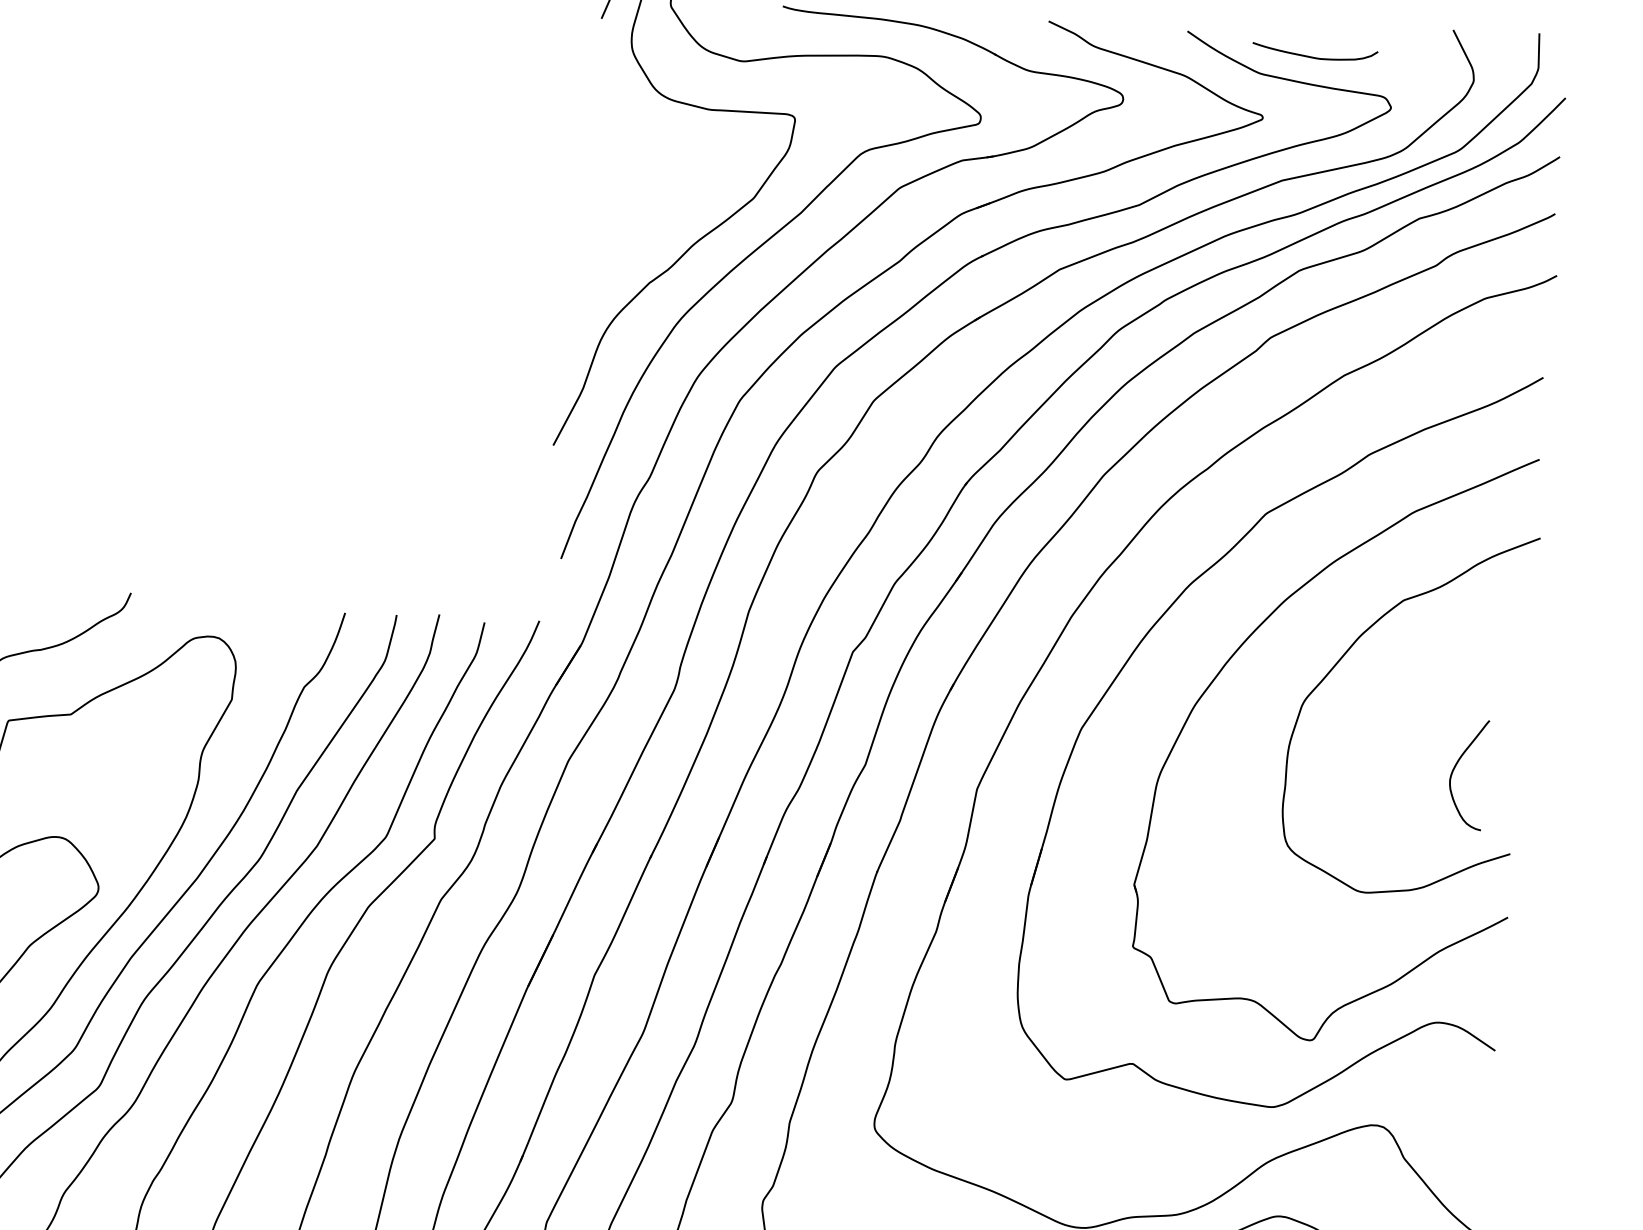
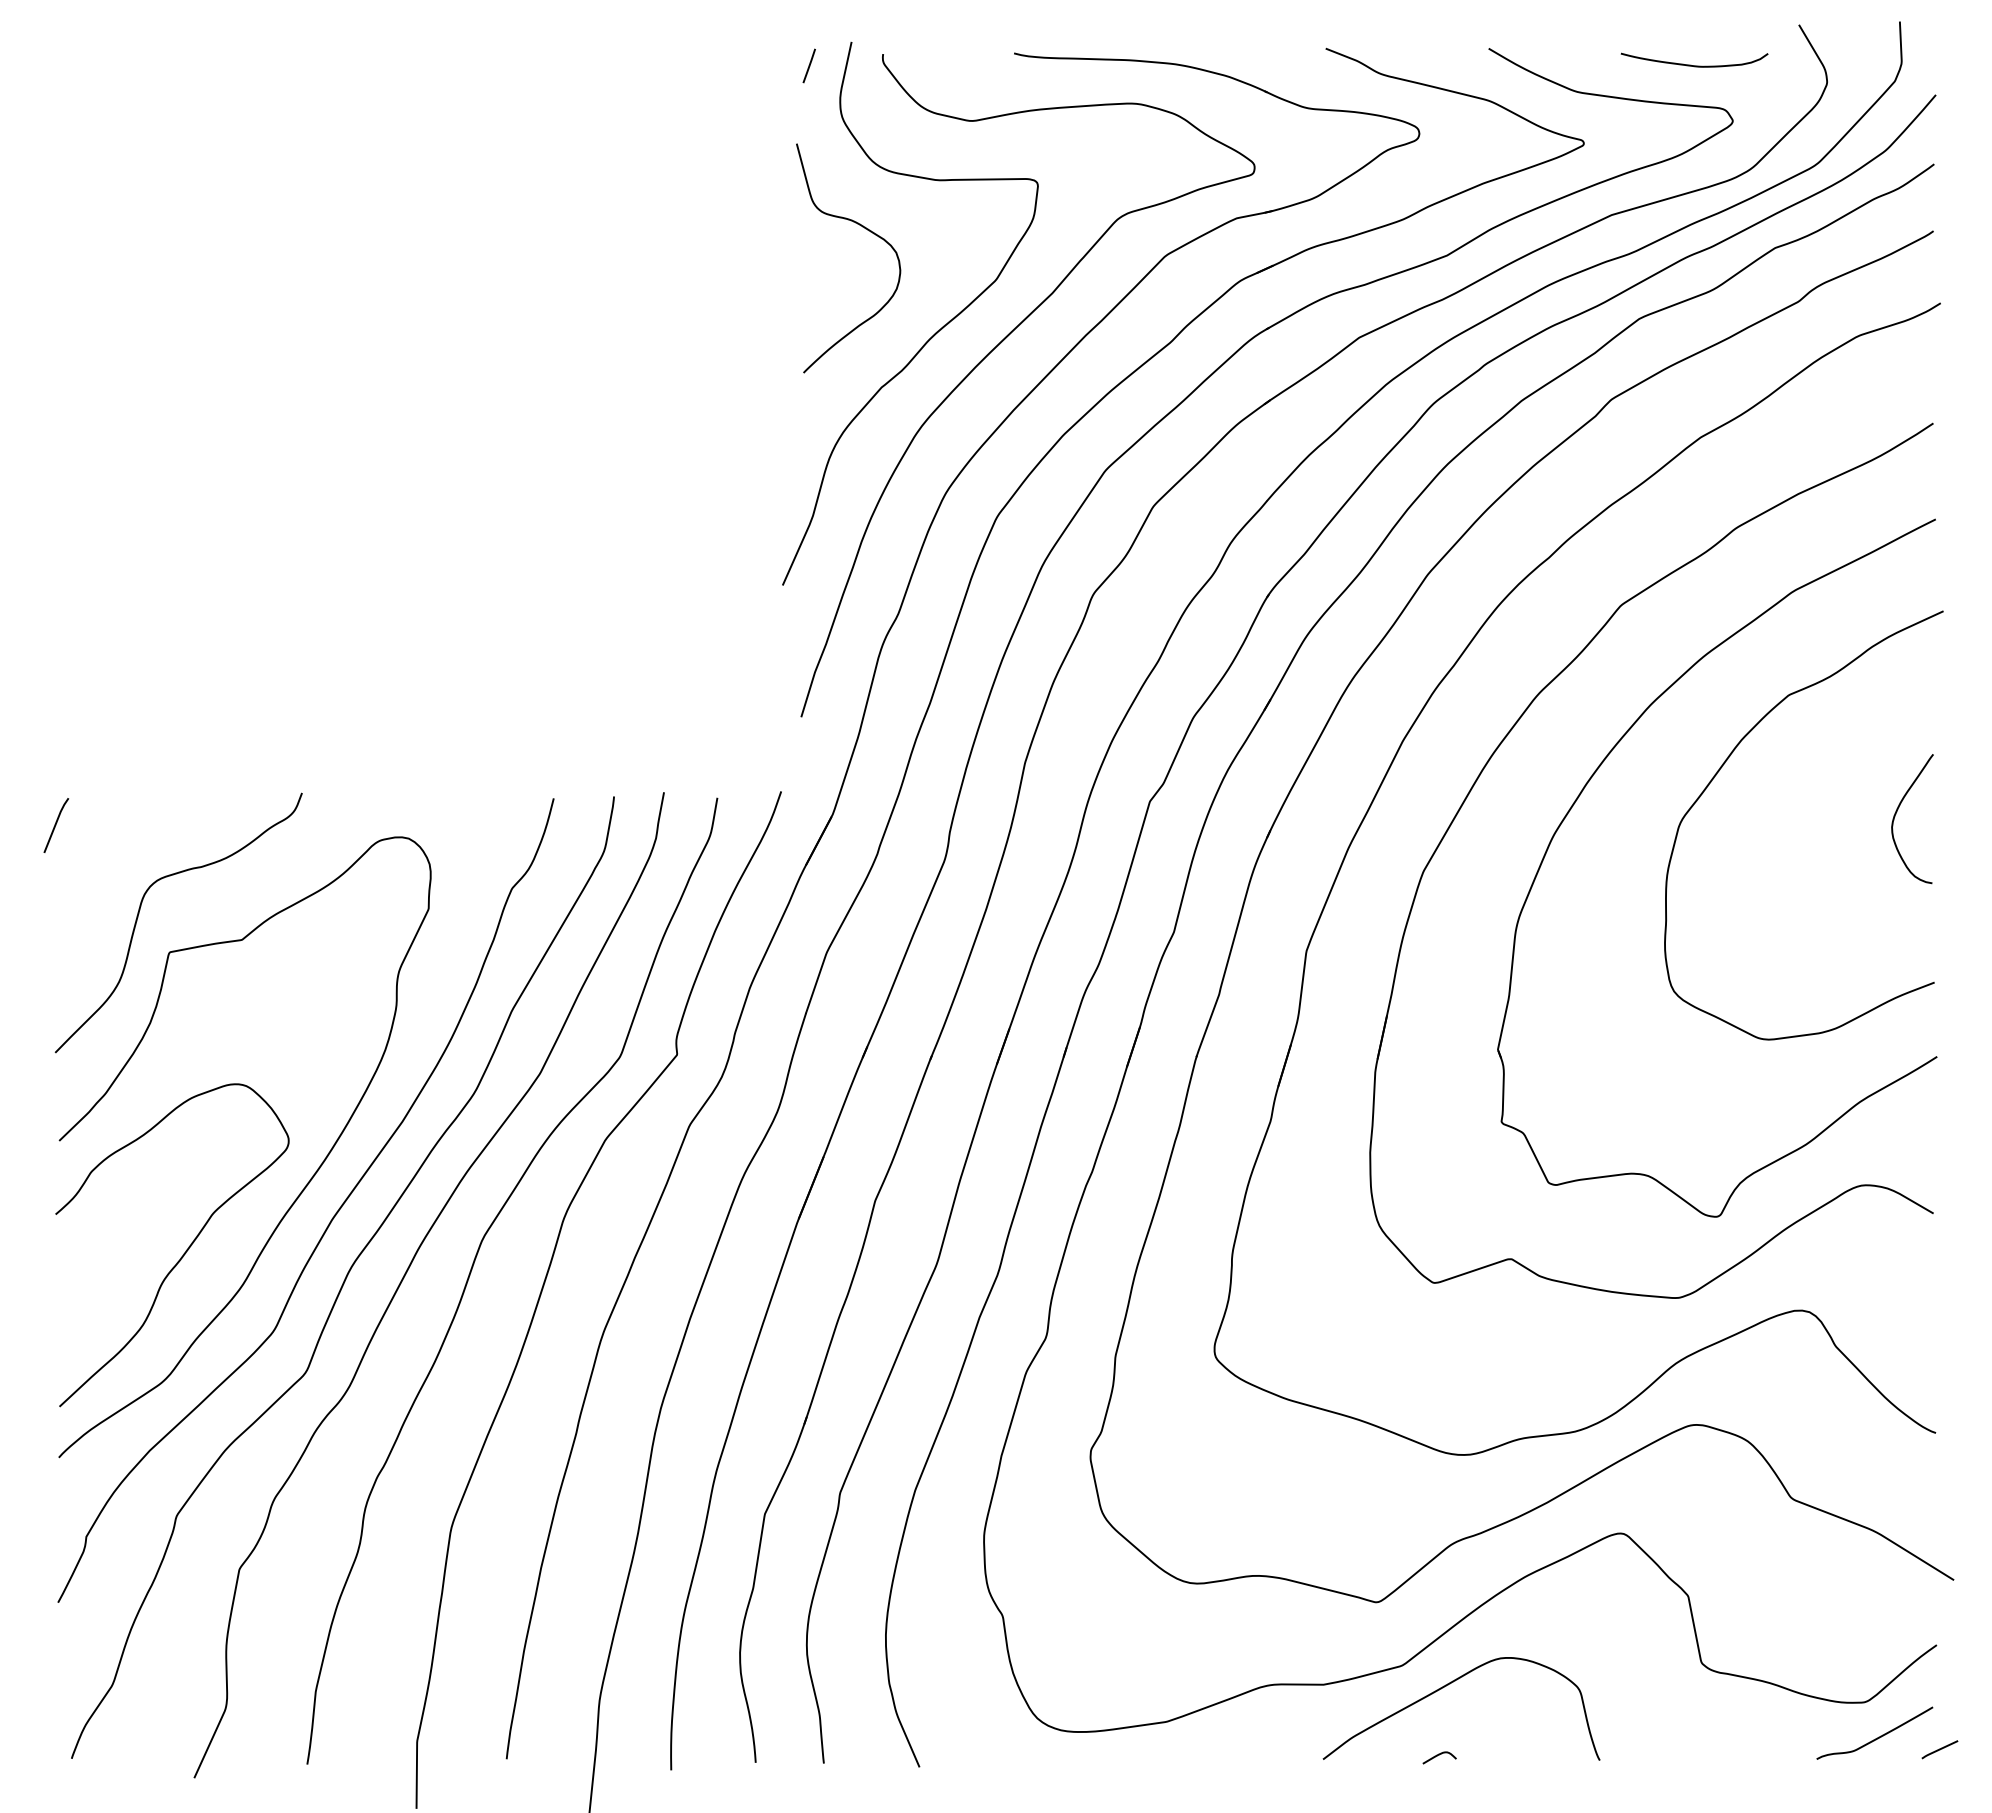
curve: (1314, 57) -> (1694, 65), moved
curve: (645, 147) -> (865, 229), added
curve: (1454, 769) -> (1896, 814), moved

